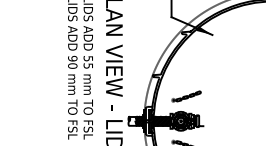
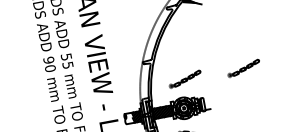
part: (238, 96) -> (243, 68), added

